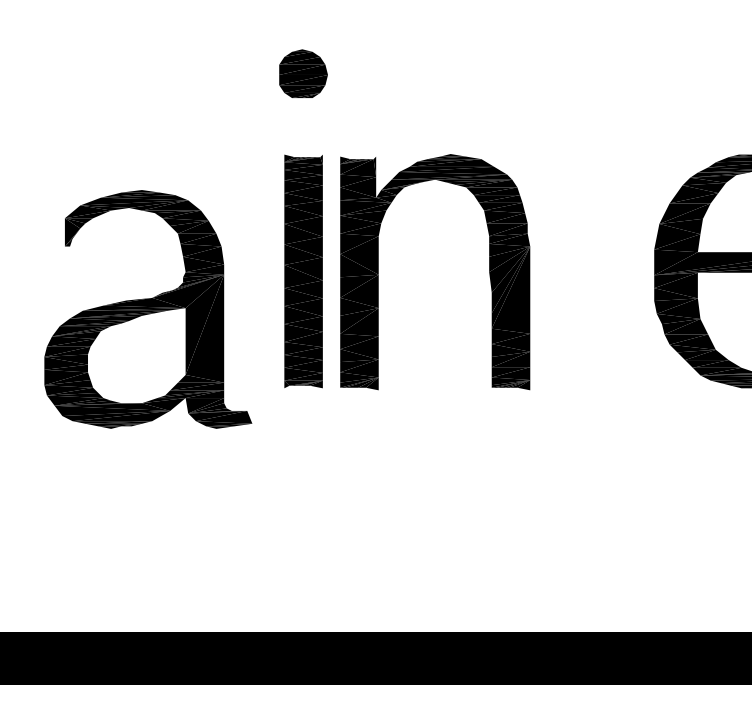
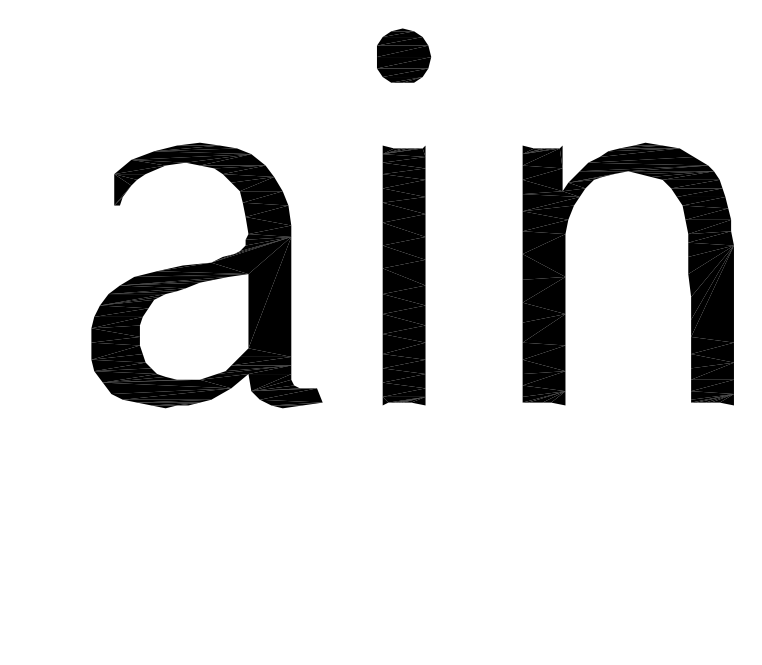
part: (489, 272) -> (688, 274), moved
part: (148, 309) -> (207, 275), moved

